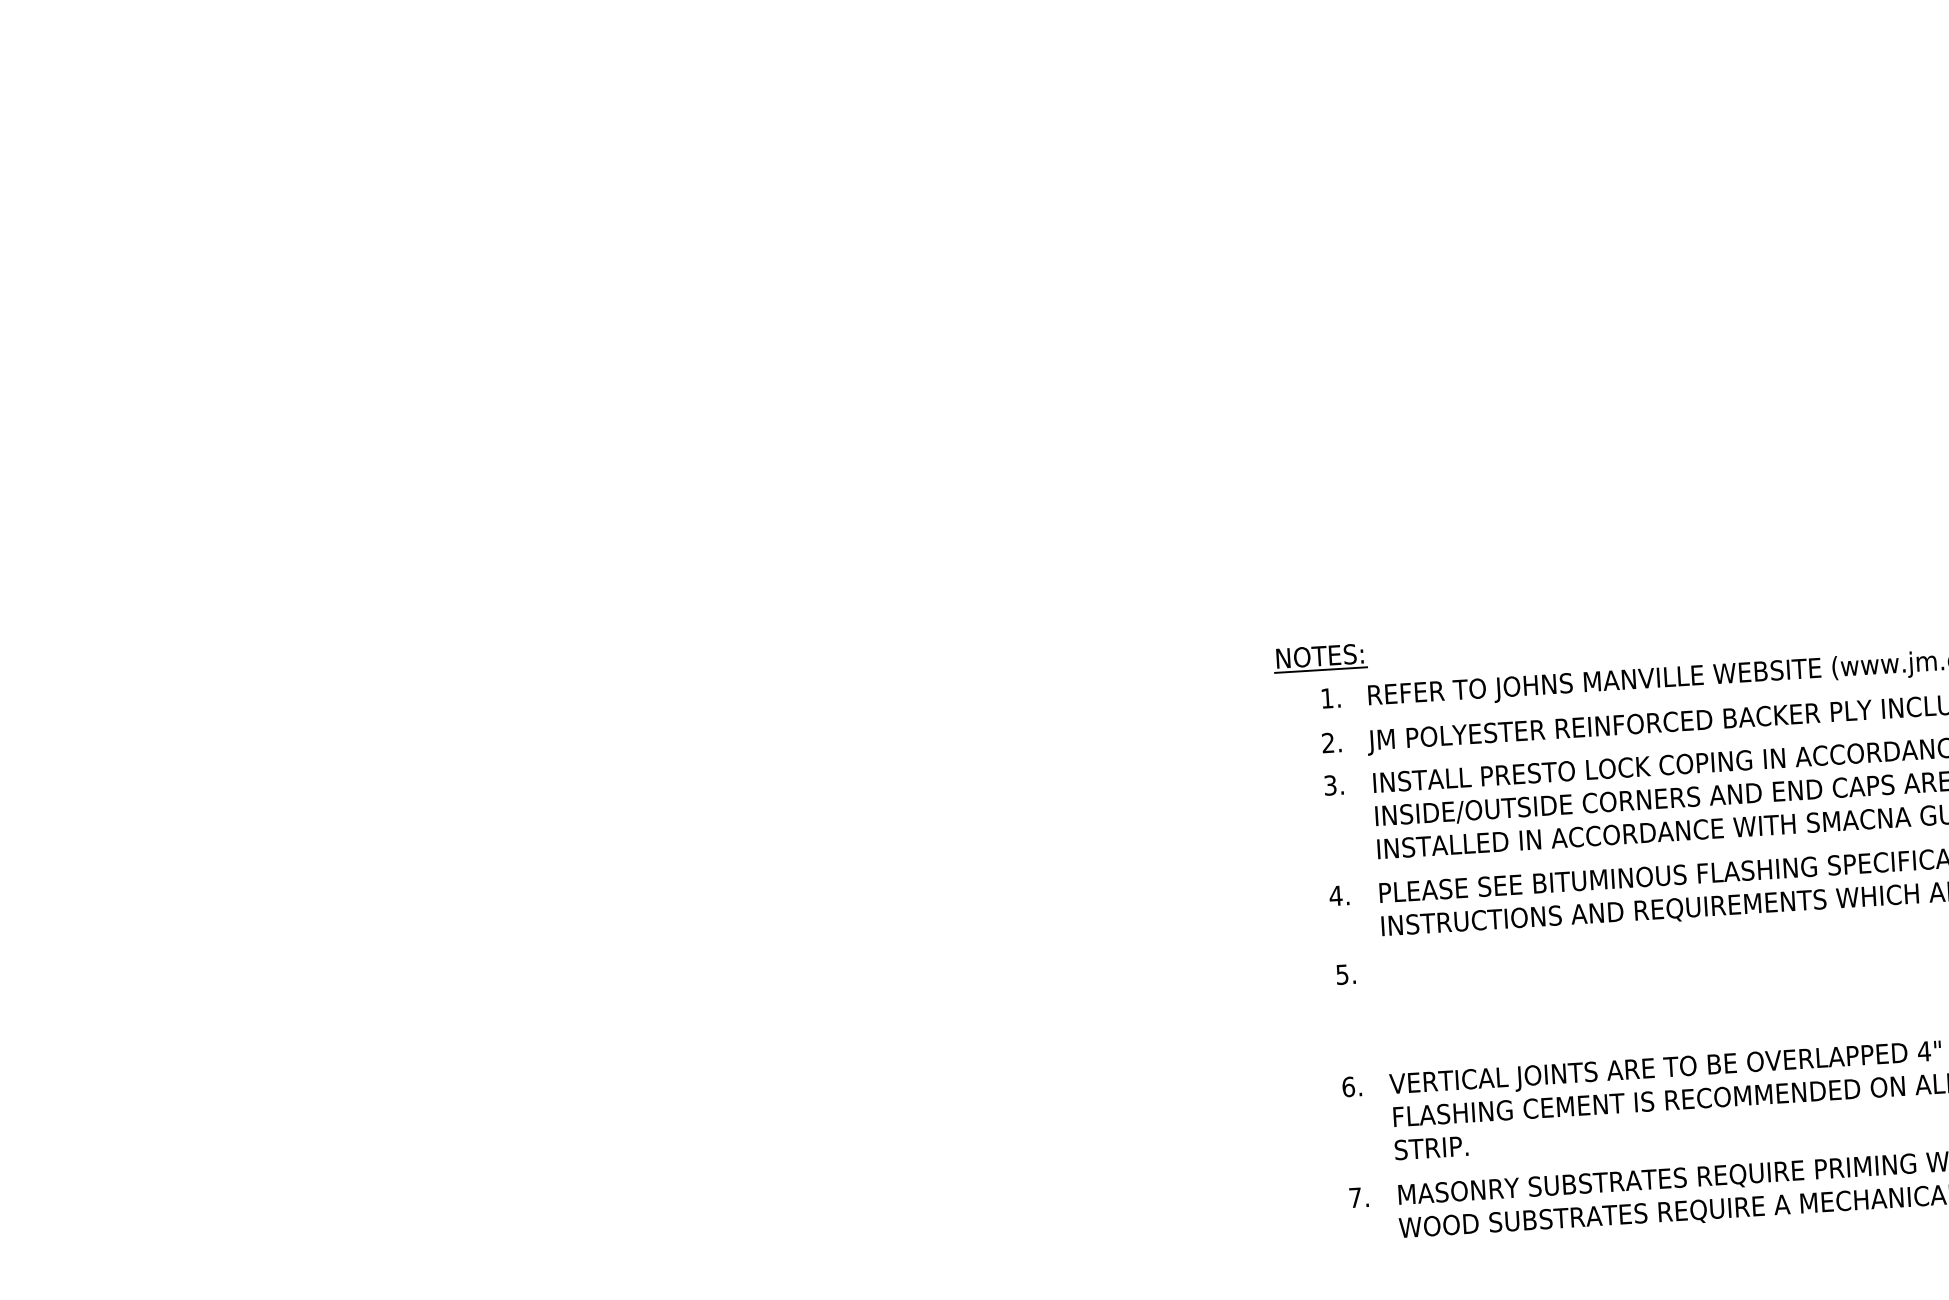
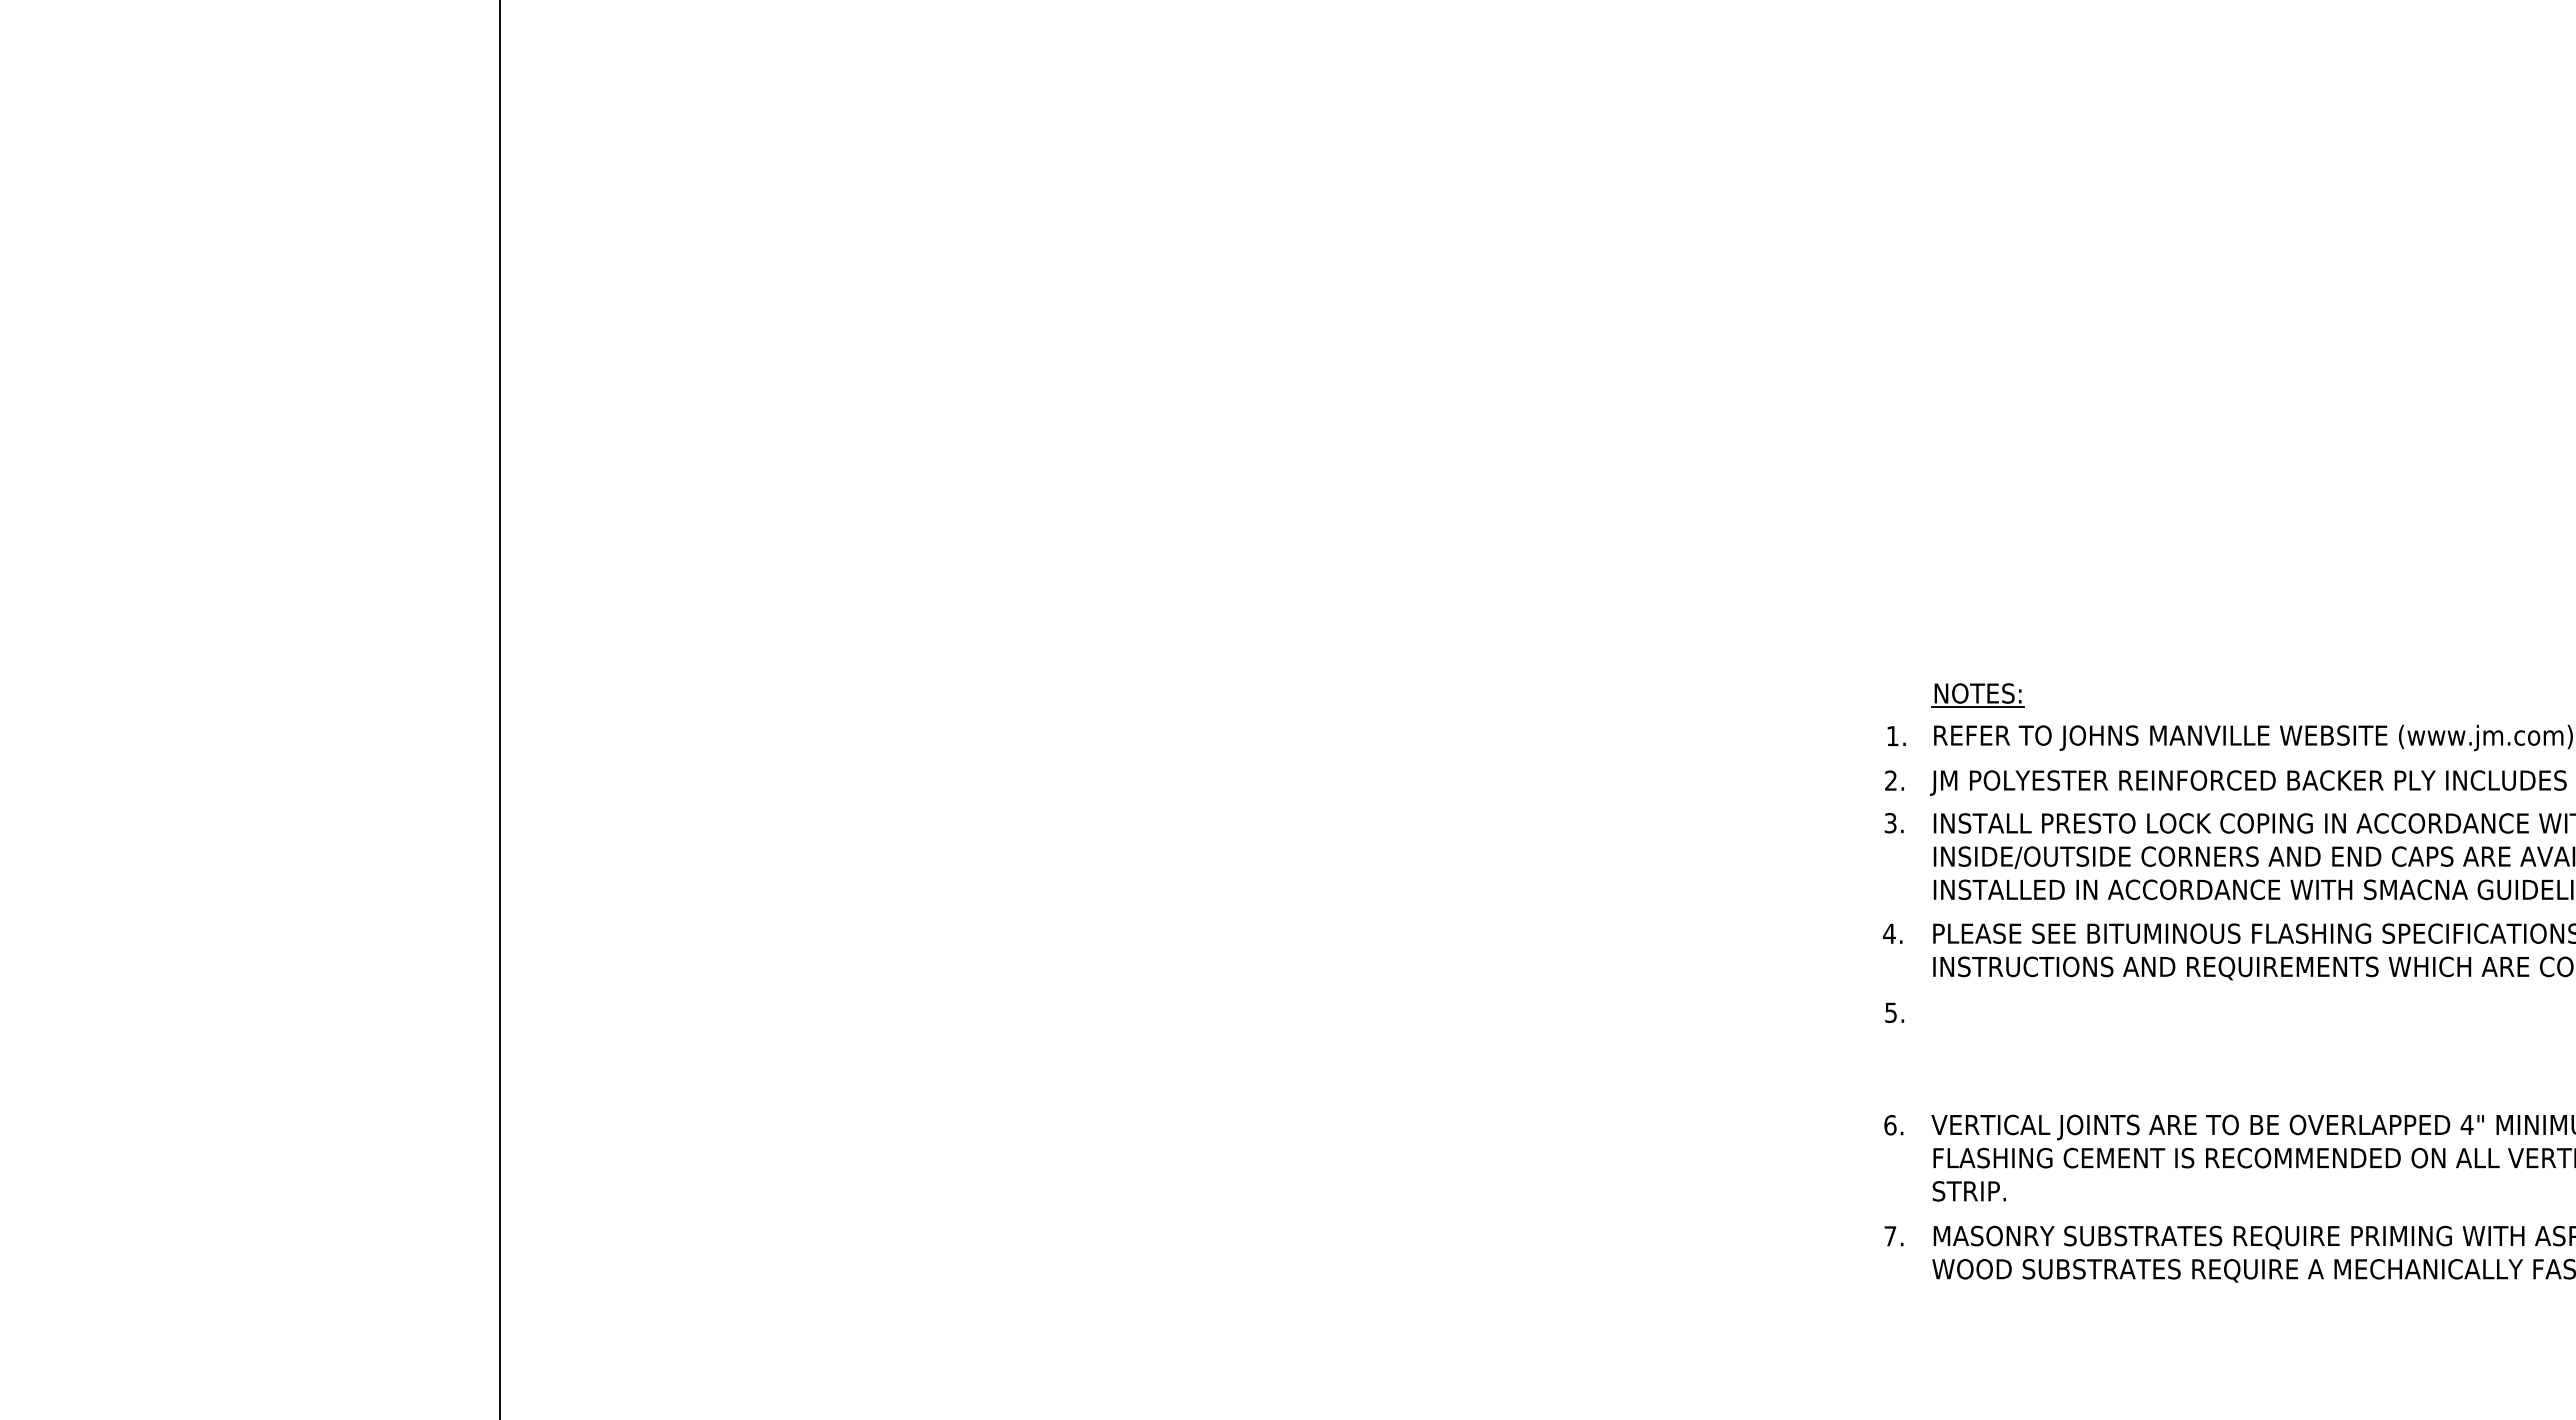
part: (1319, 658) -> (1977, 695), moved

